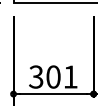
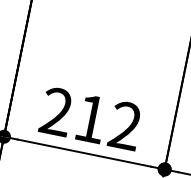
text: (53, 76) -> (91, 117), 301 -> 212

